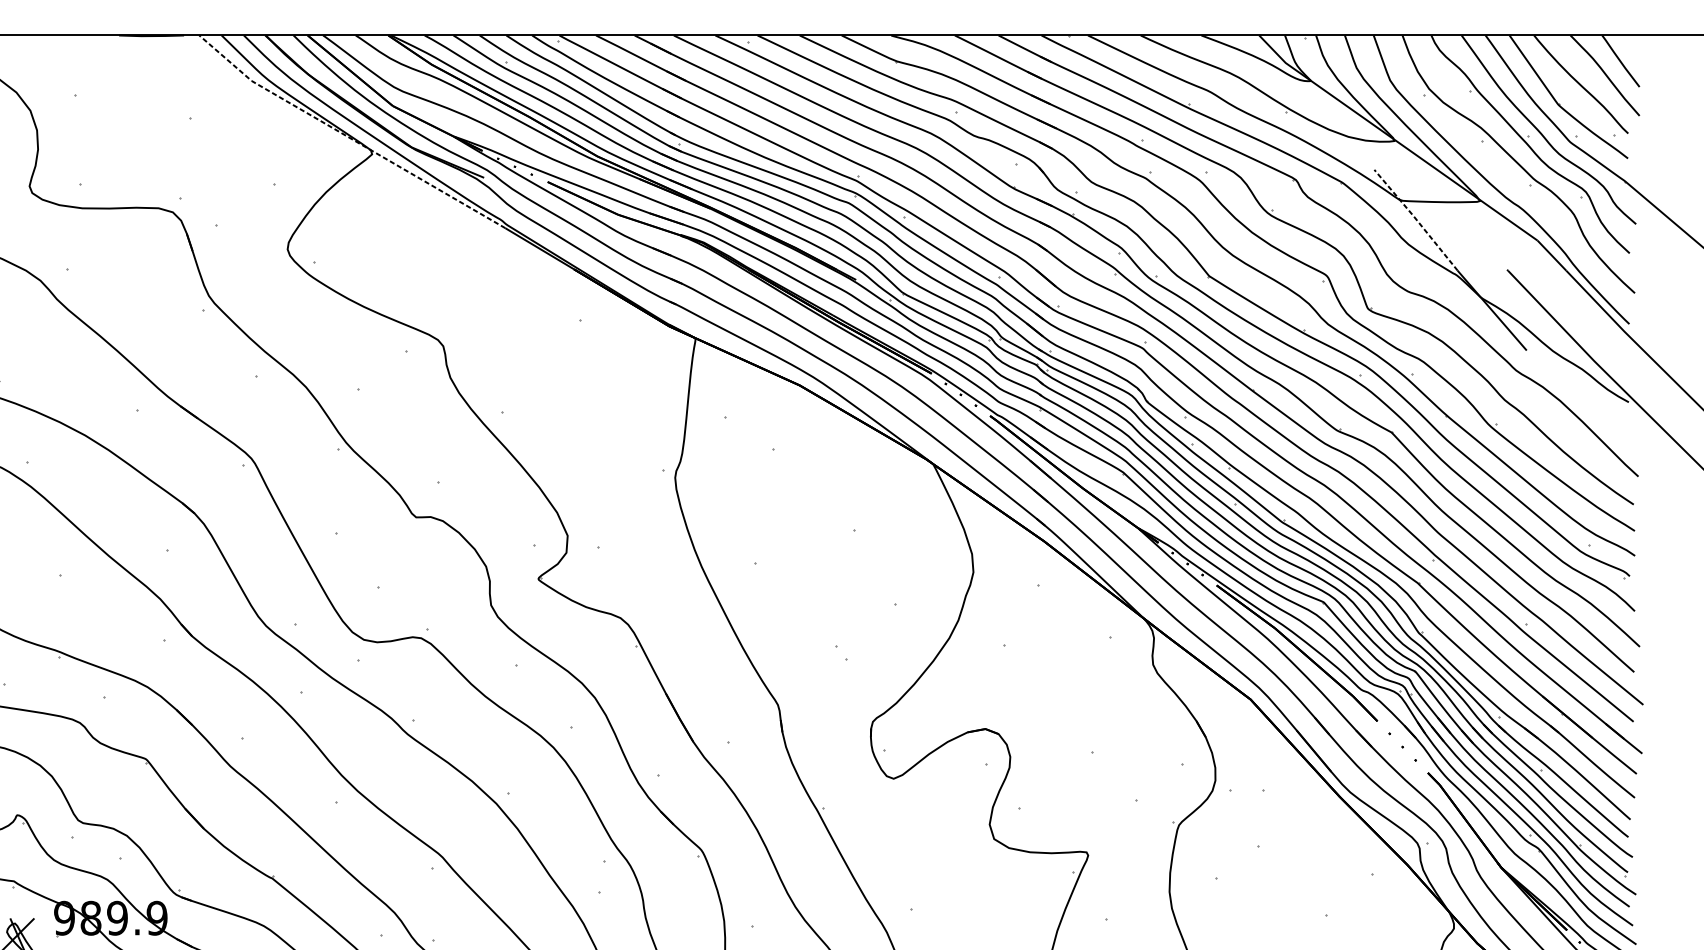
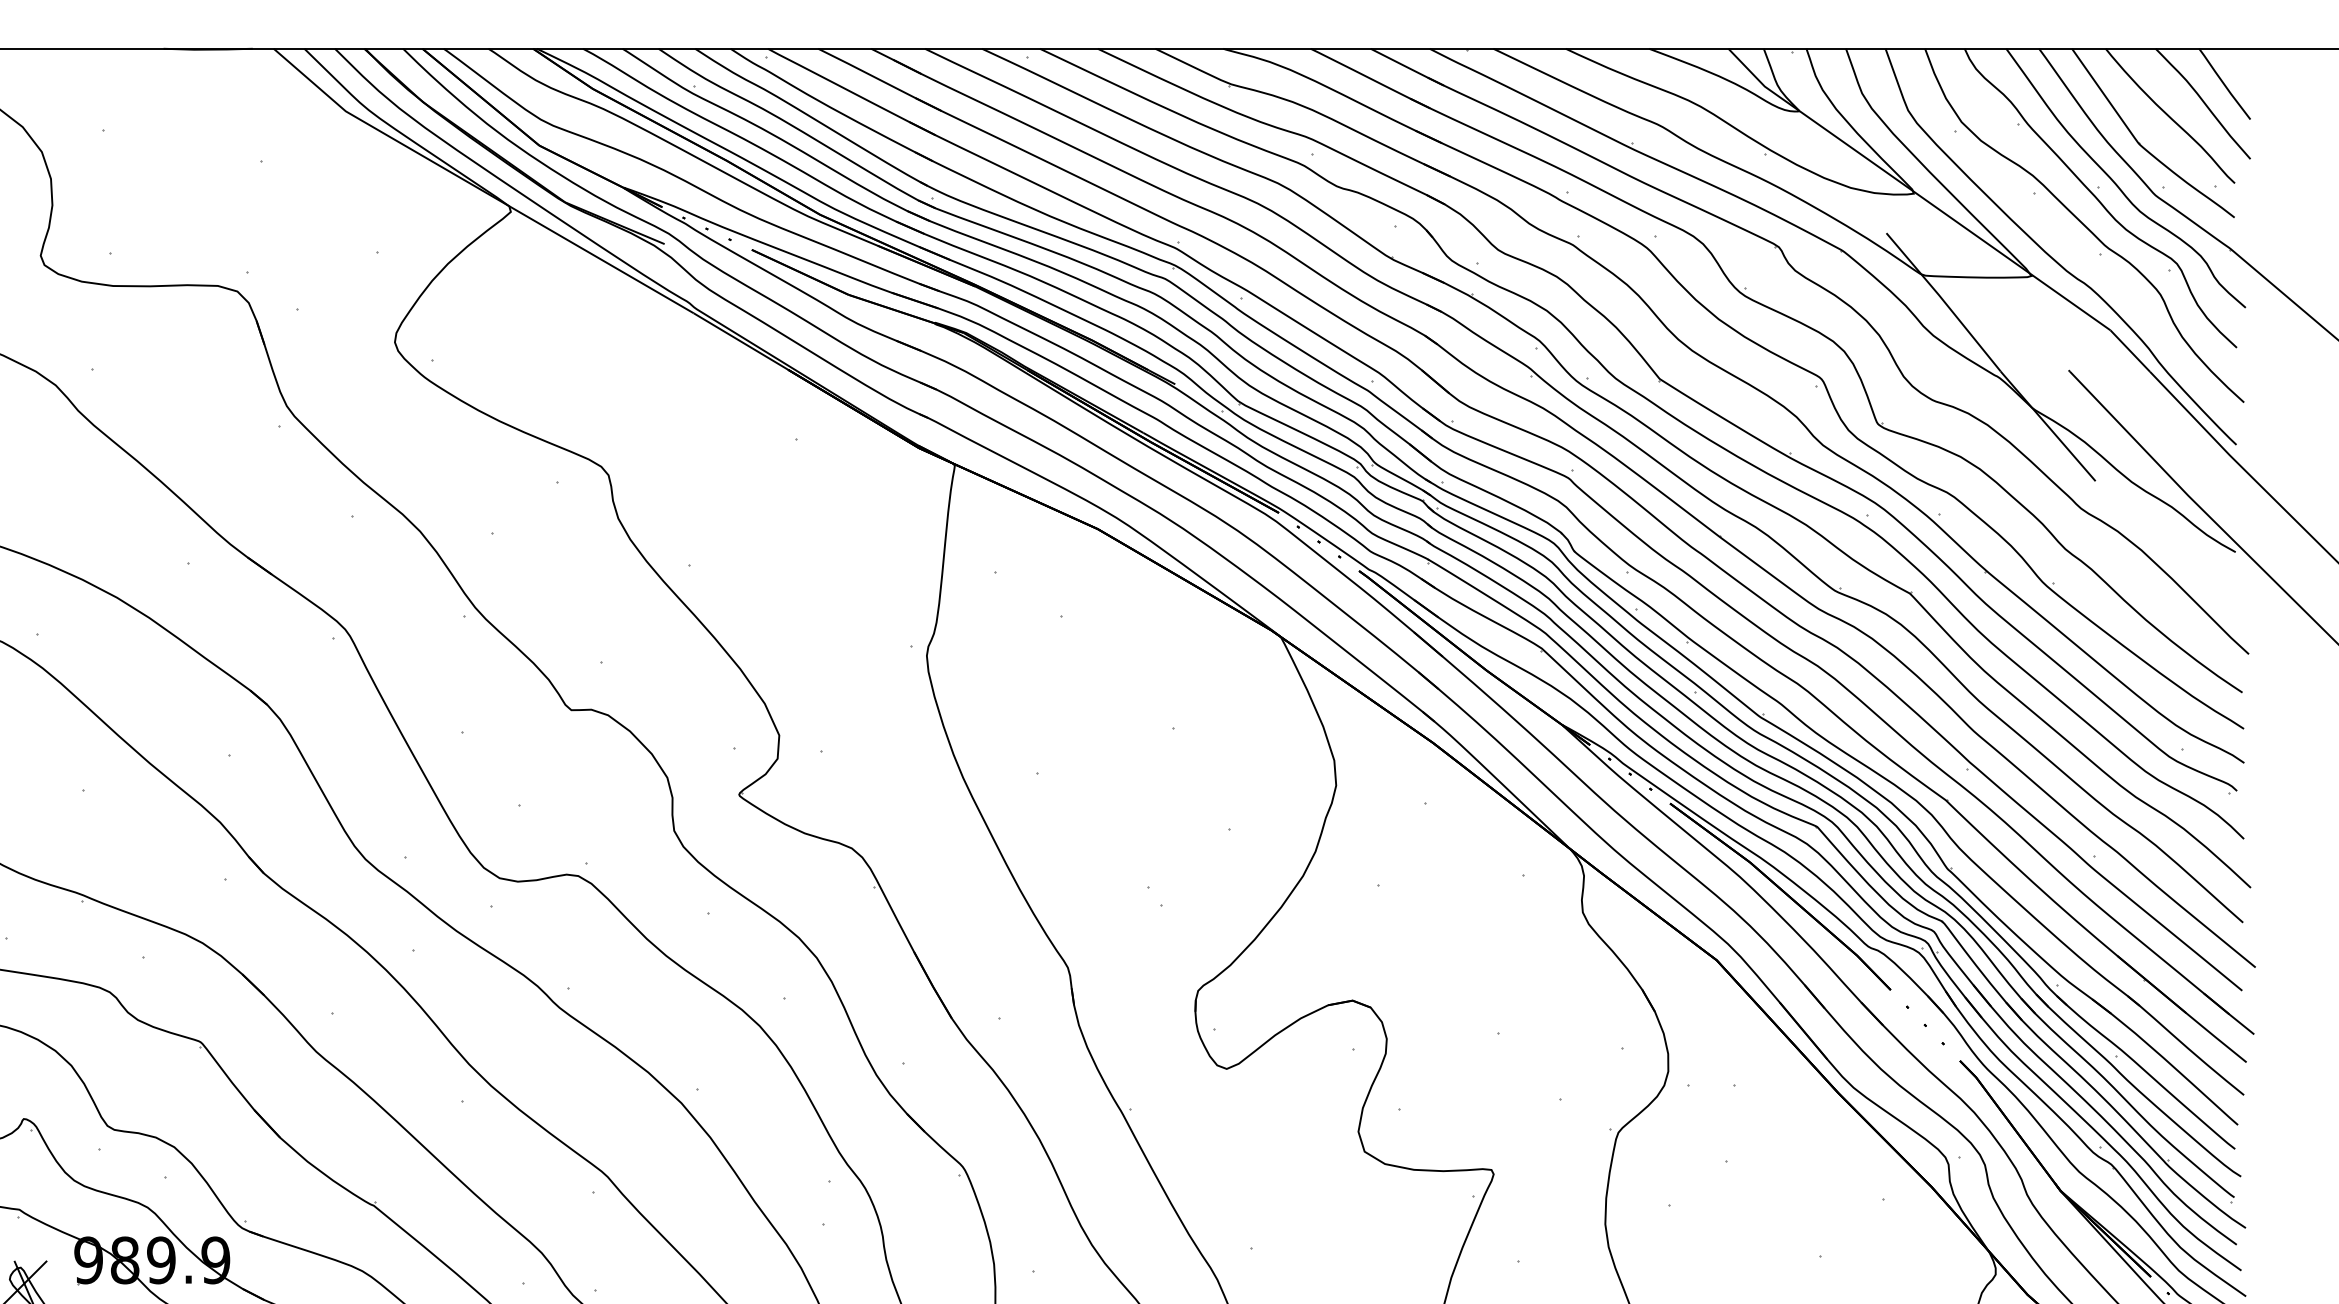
line: (347, 137) -> (477, 188), dashed -> solid
line: (1416, 219) -> (1944, 301), dashed -> solid

